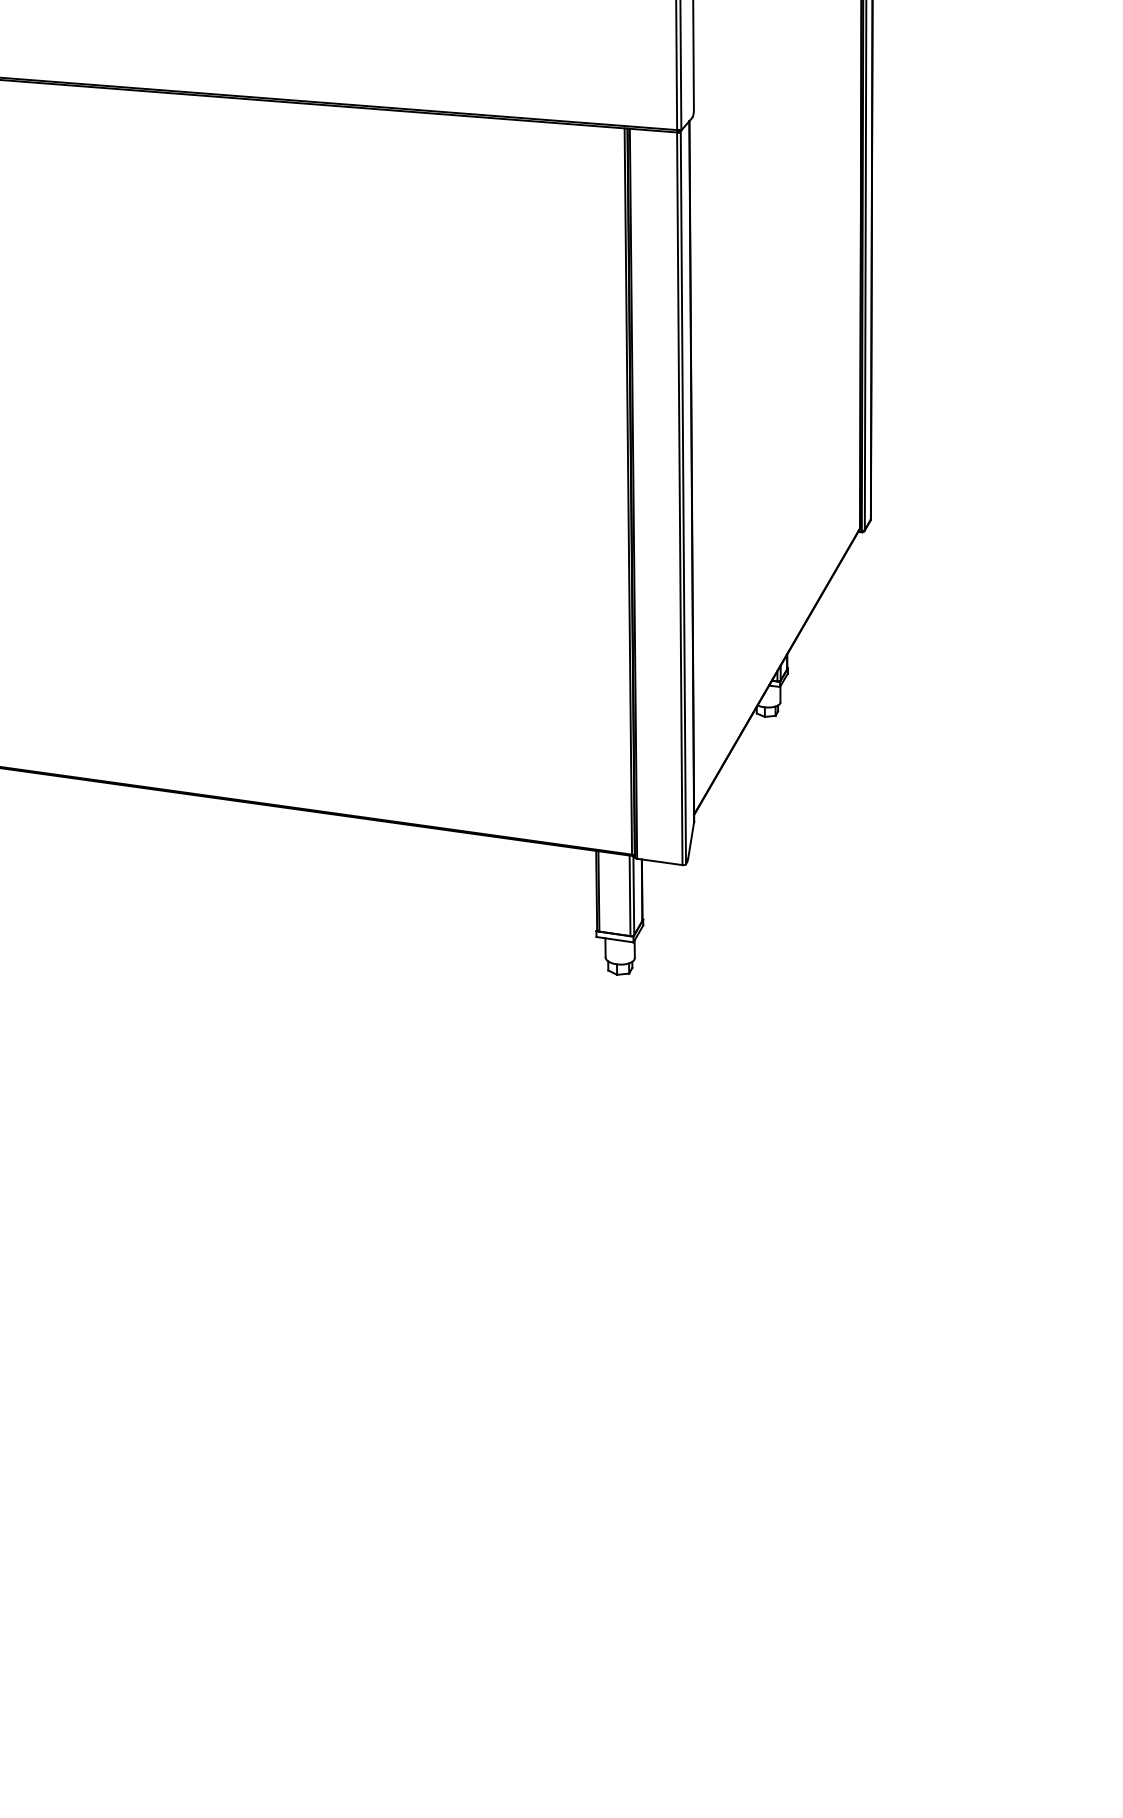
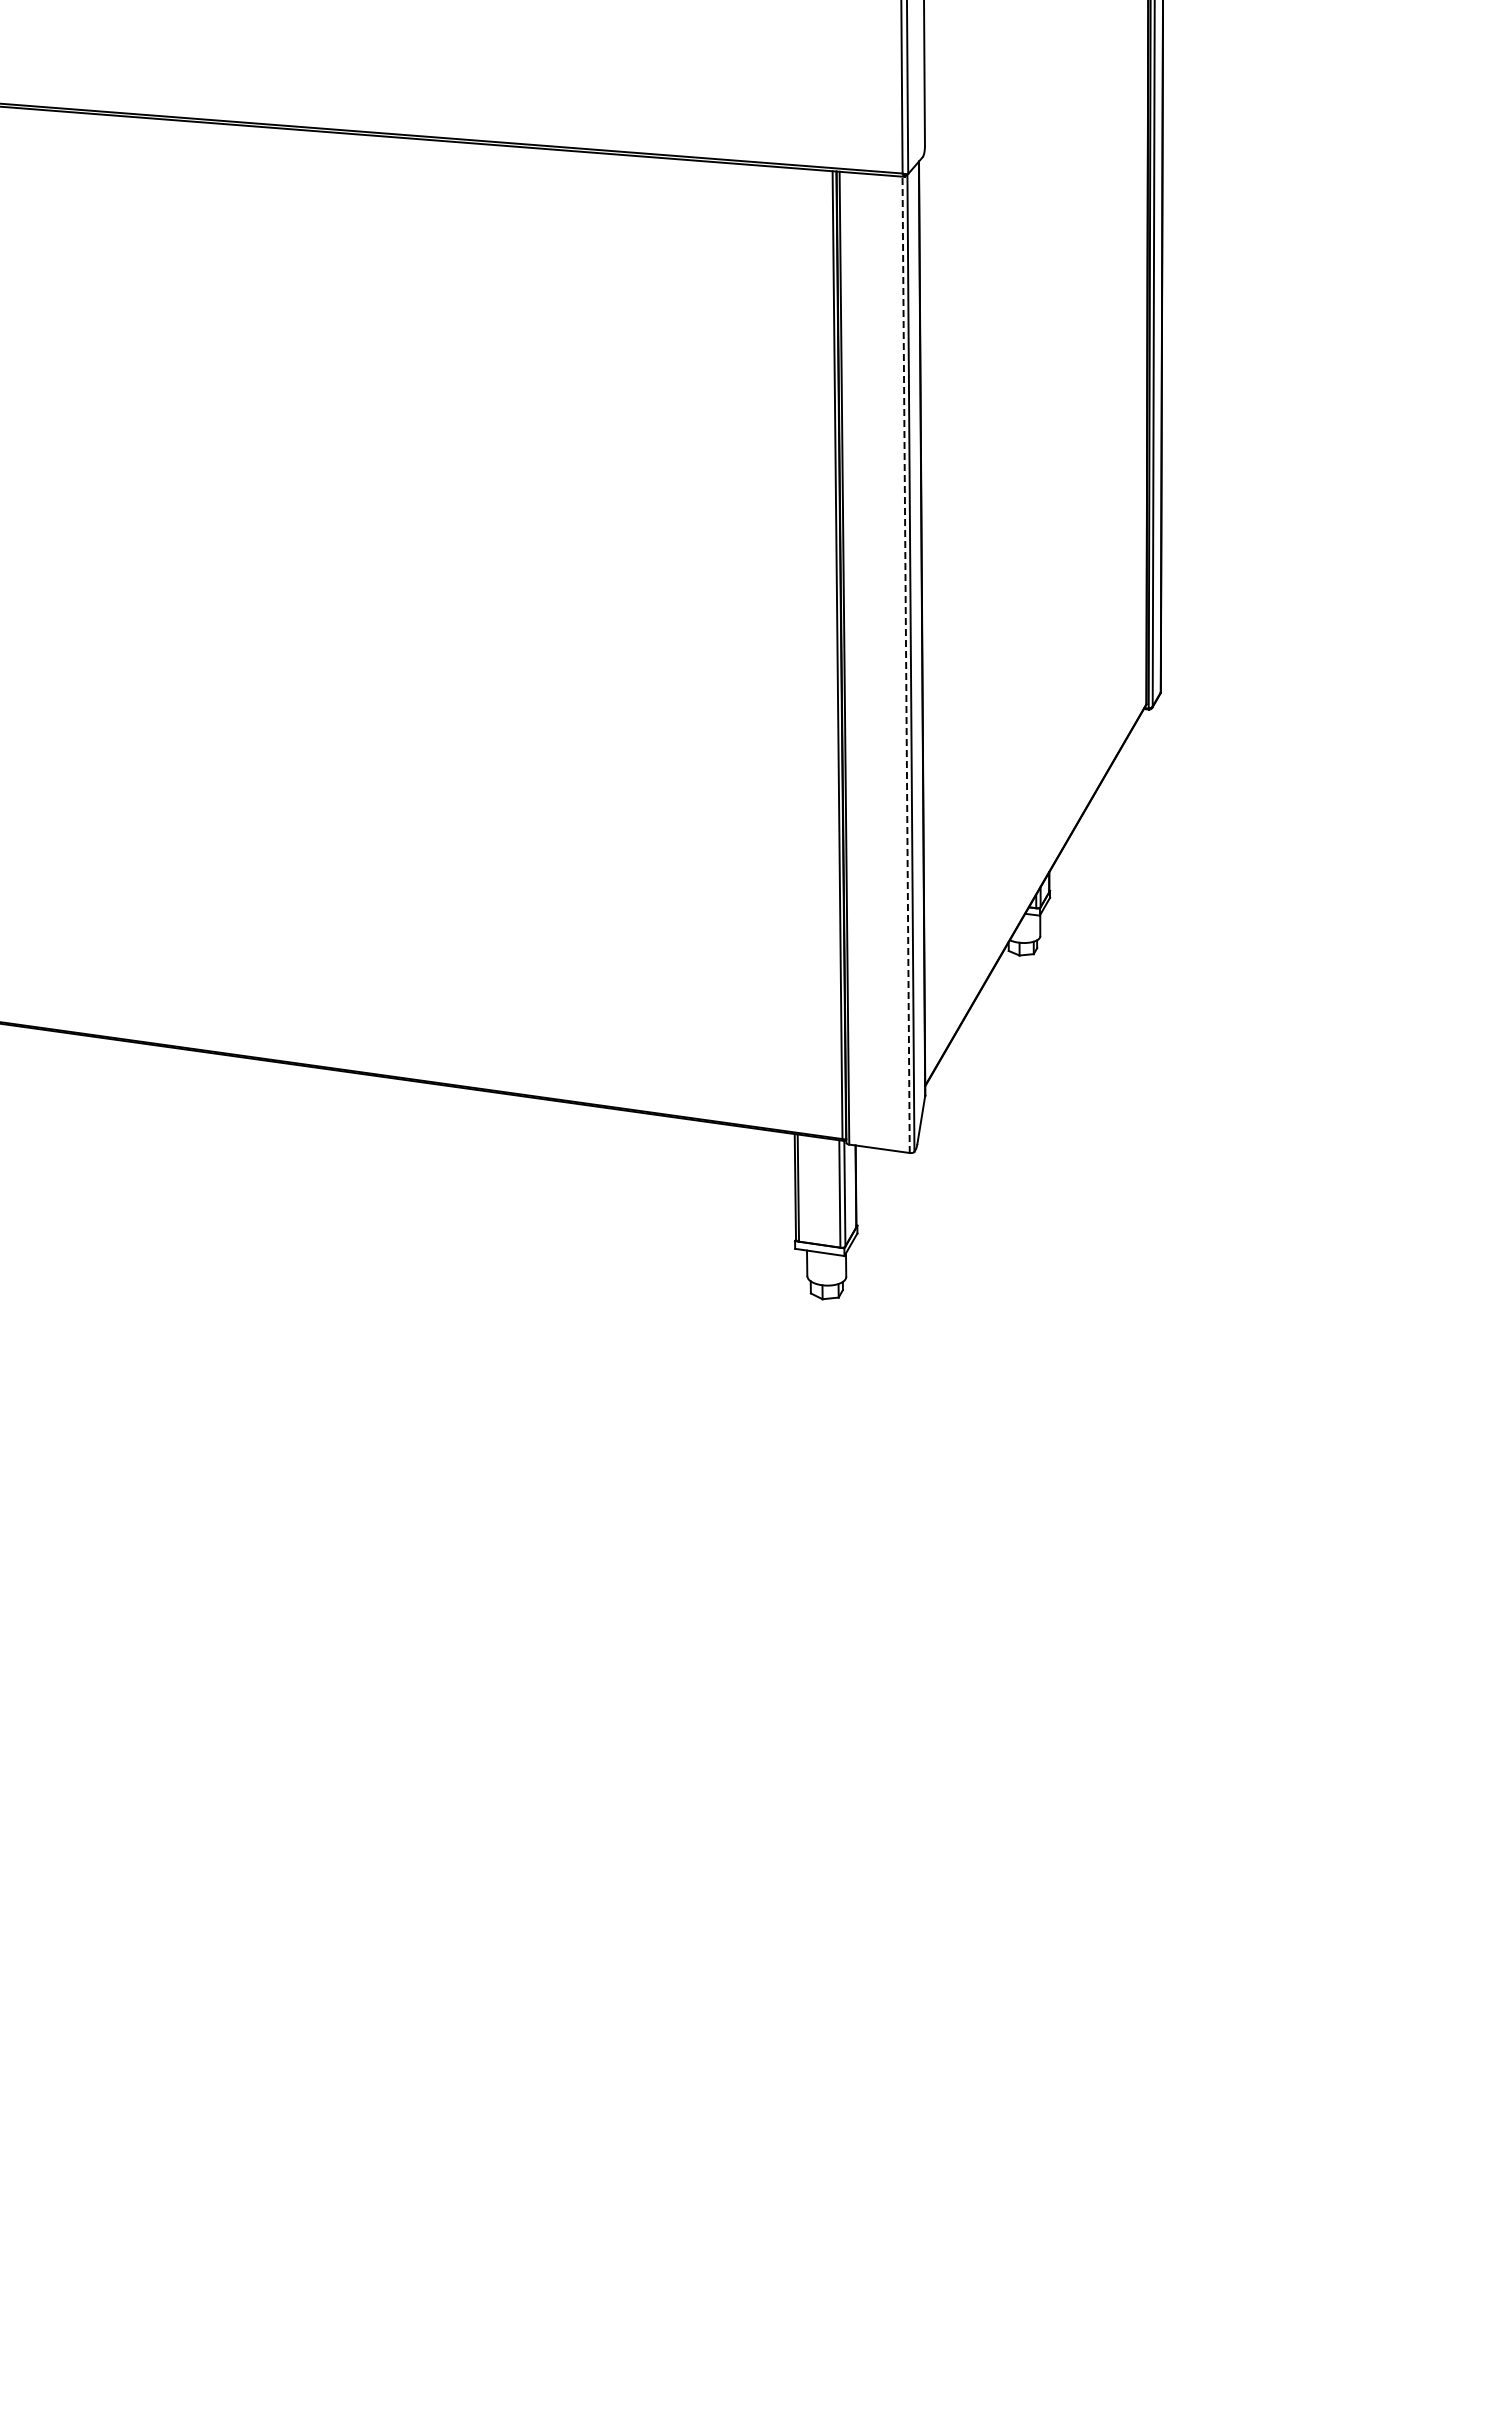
line: (680, 498) -> (906, 664), solid -> dashed

